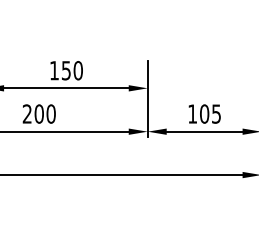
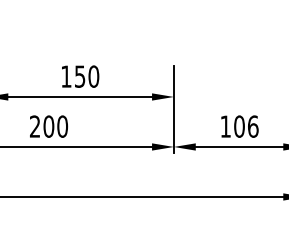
text: (216, 113) -> (253, 125), 105 -> 106

